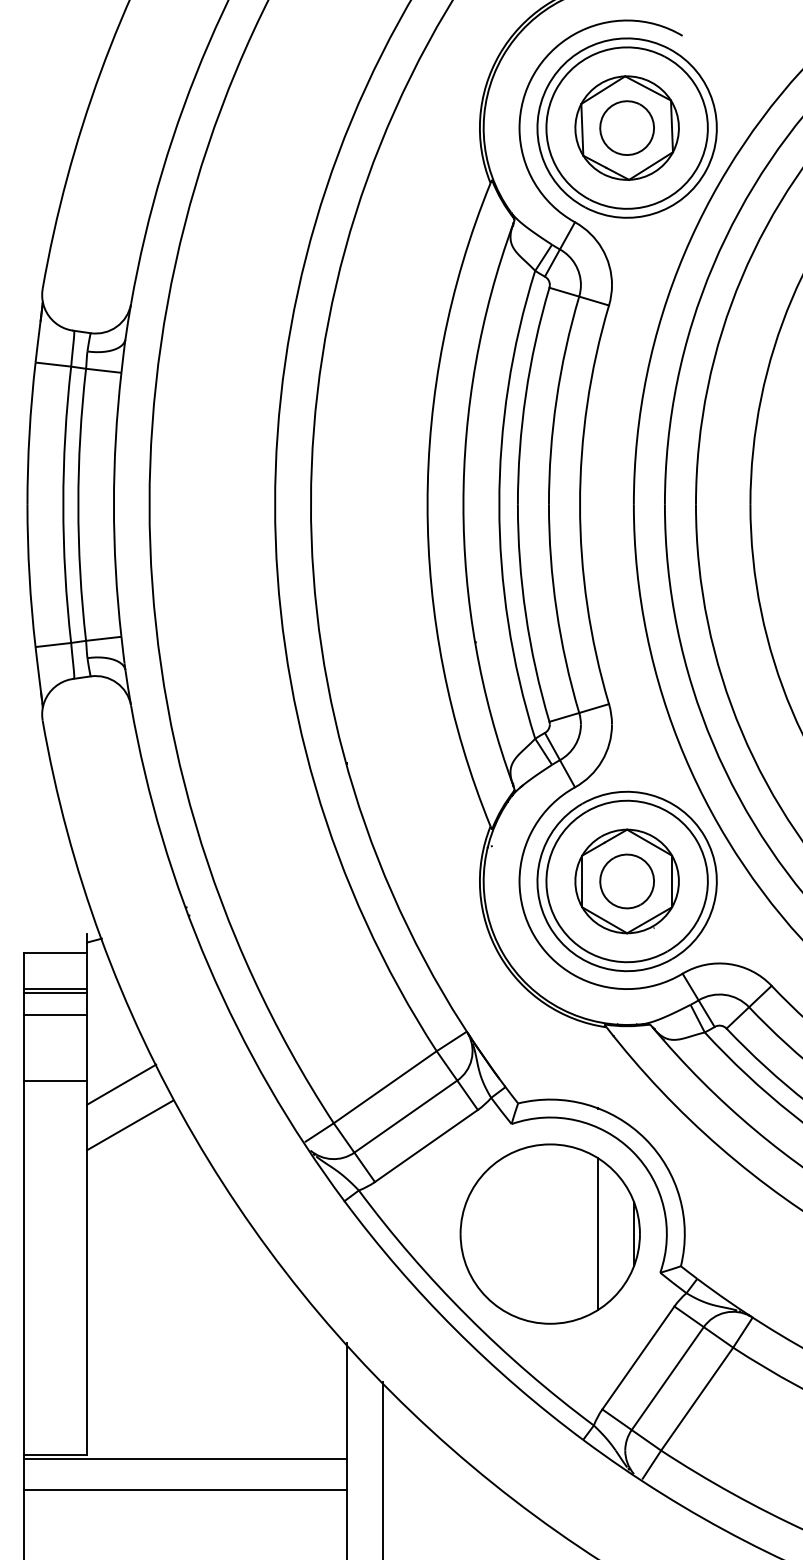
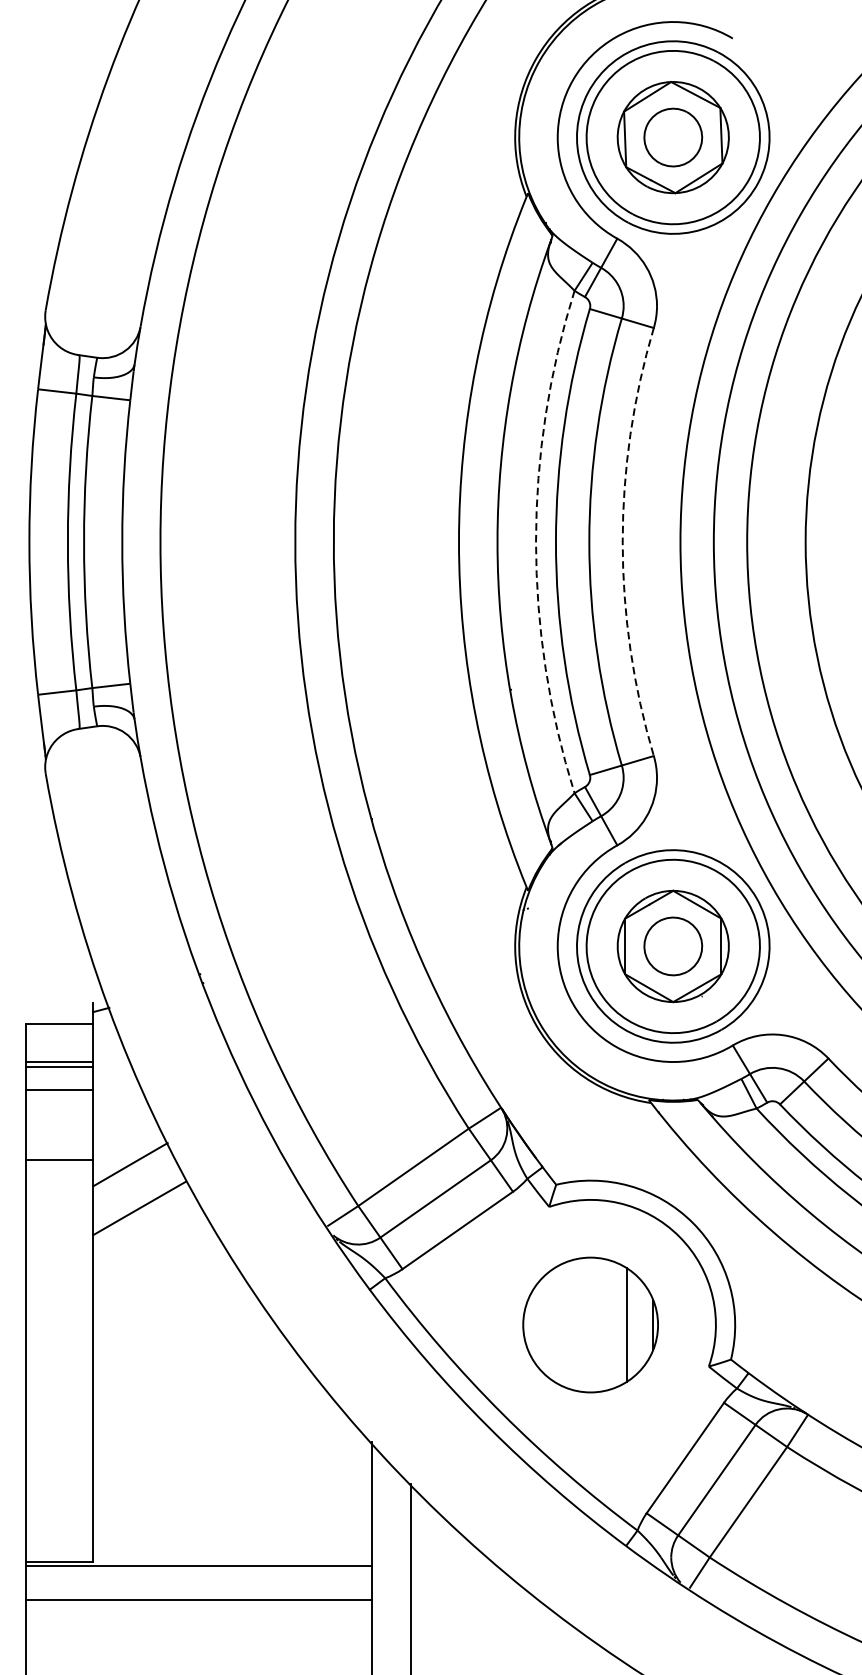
arc: (499, 504) -> (536, 541), solid -> dashed
arc: (580, 504) -> (623, 541), solid -> dashed
part: (549, 1233) -> (589, 1324), size x0.7

